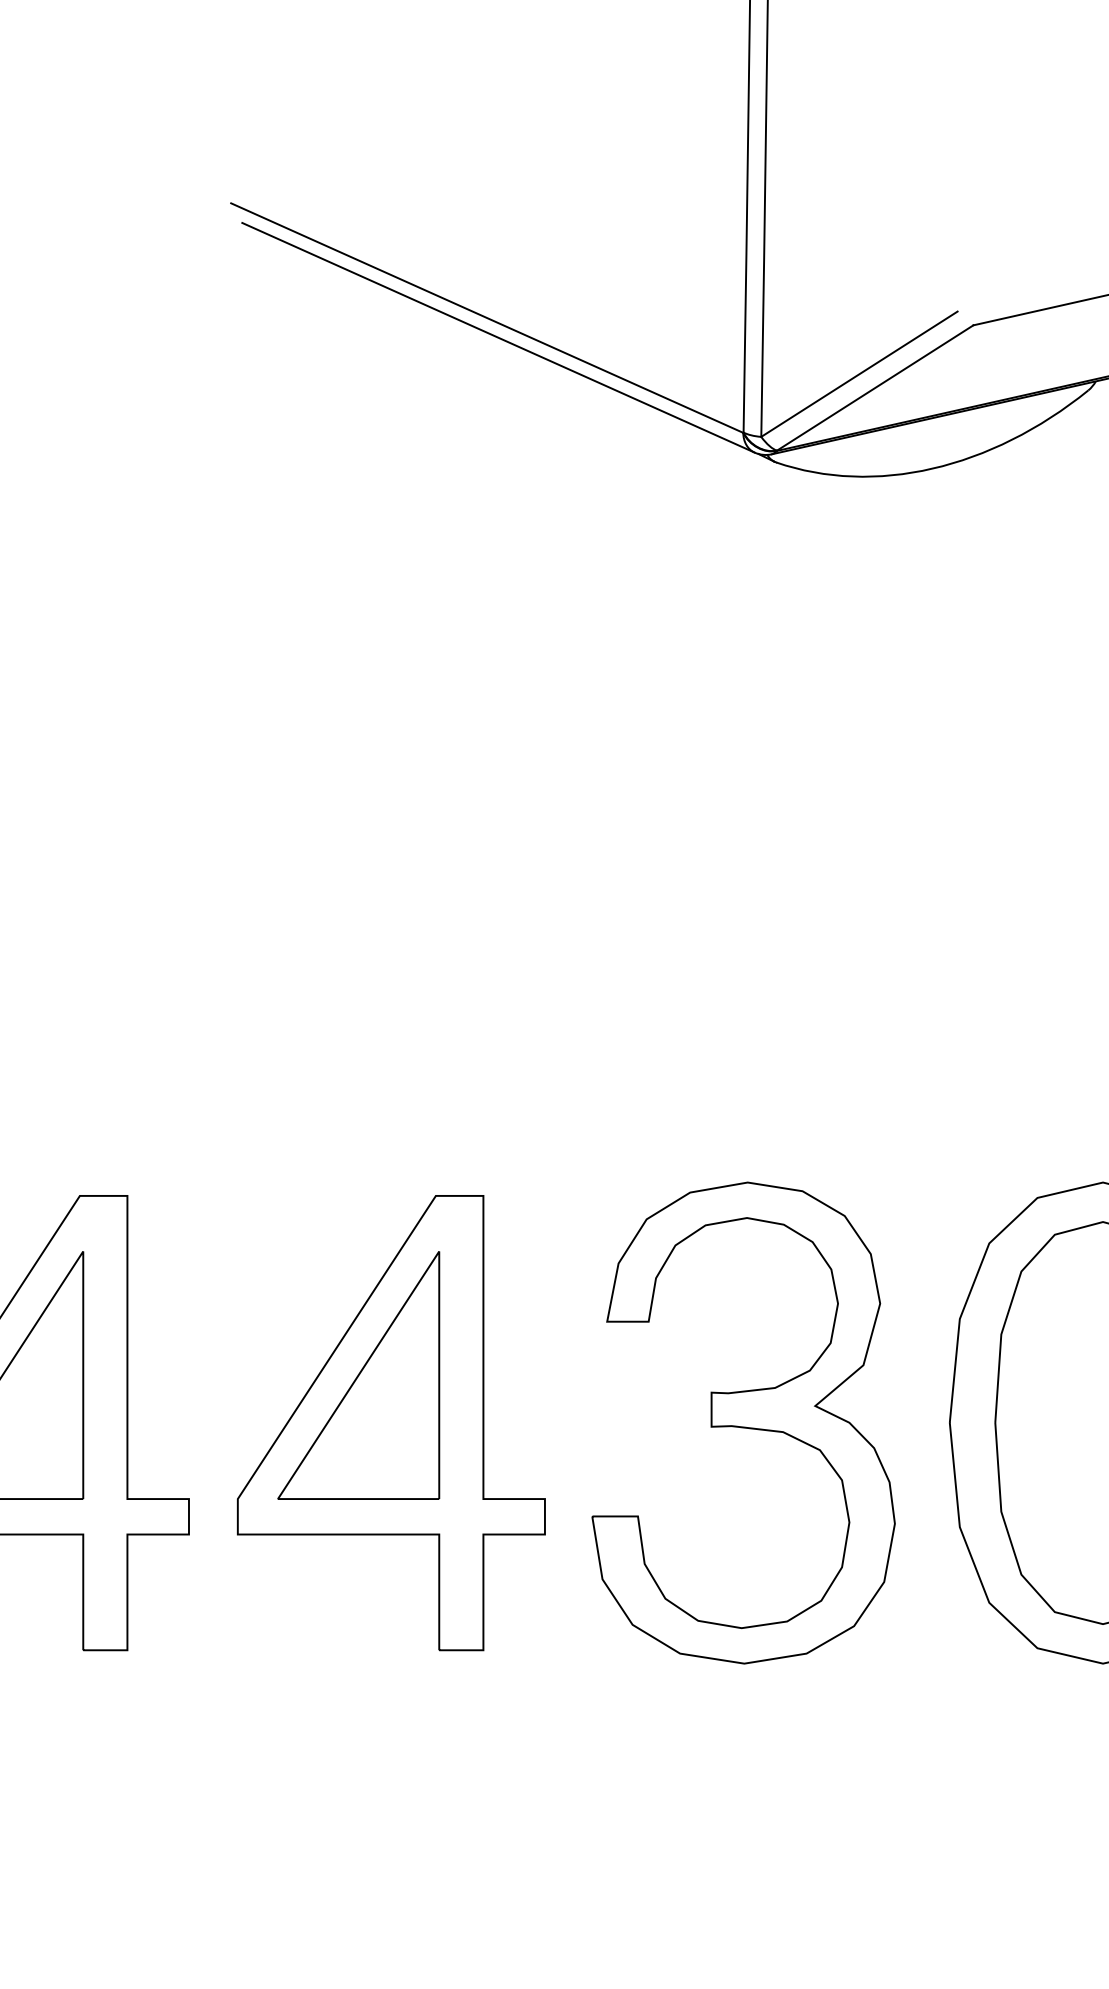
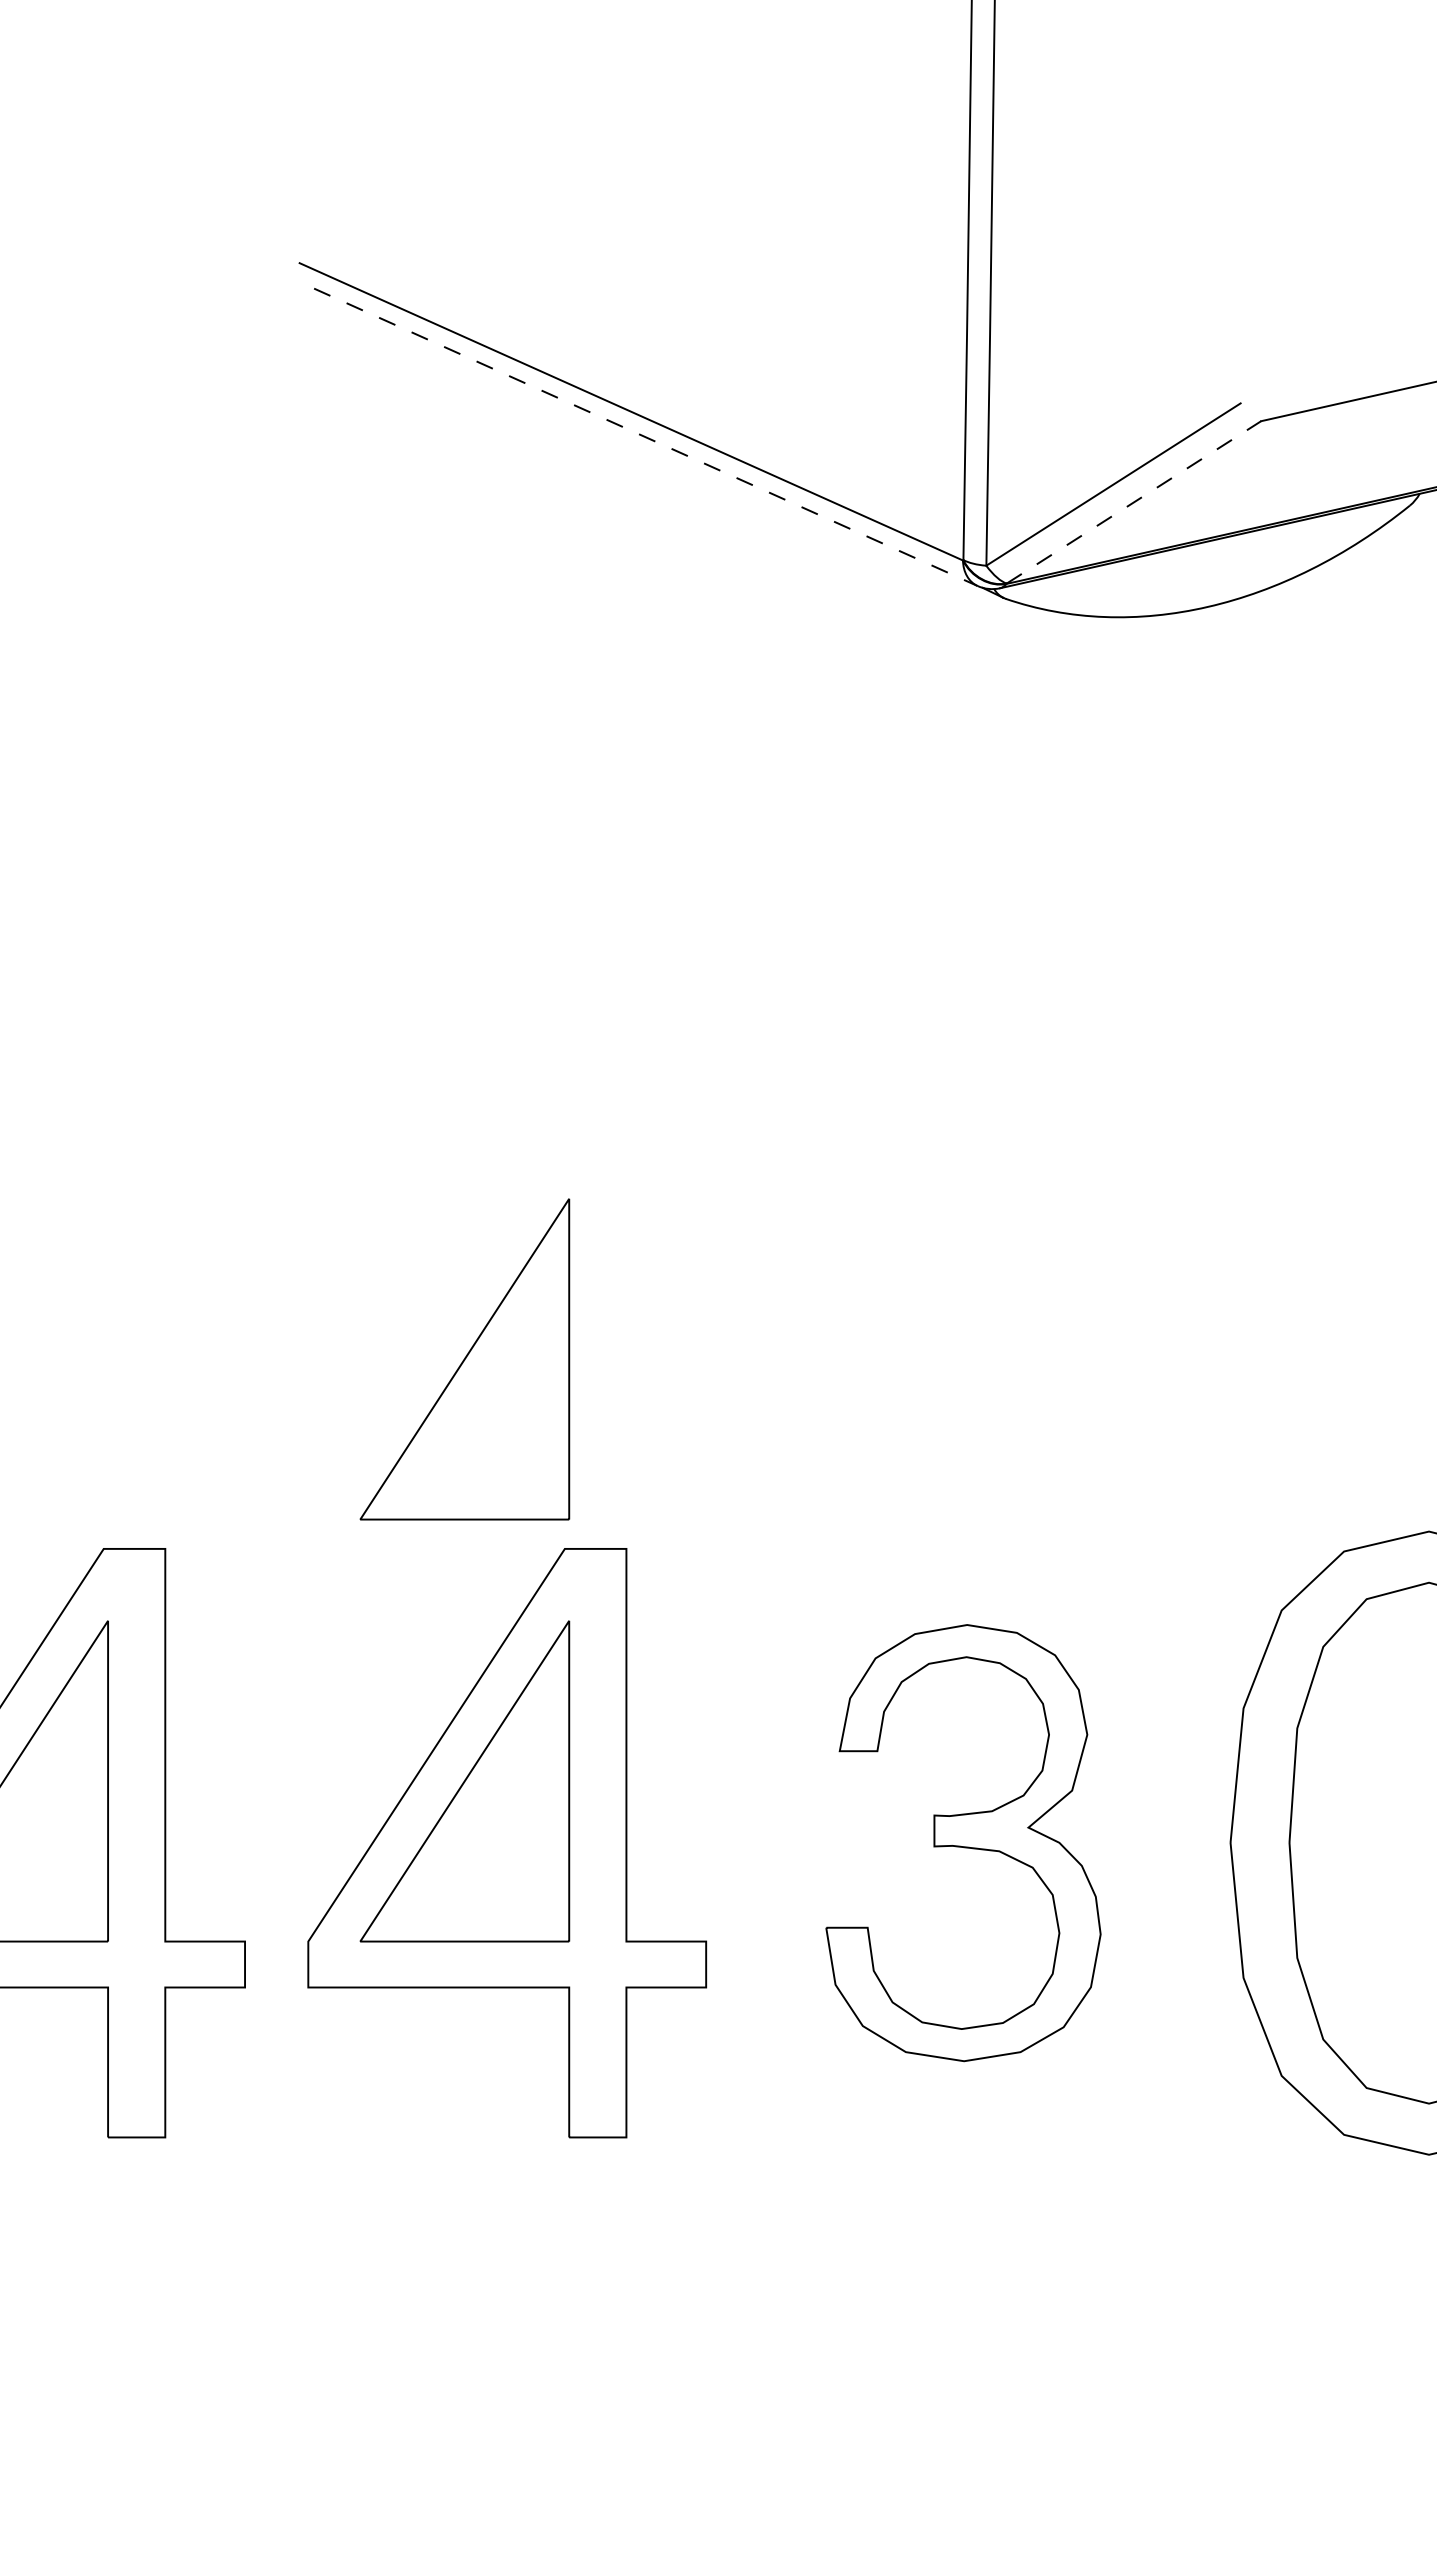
line: (498, 337) -> (645, 437), solid -> dashed
line: (874, 388) -> (1133, 502), solid -> dashed
part: (358, 1049) -> (464, 1359), added
part: (743, 1422) -> (963, 1842), size x0.7

